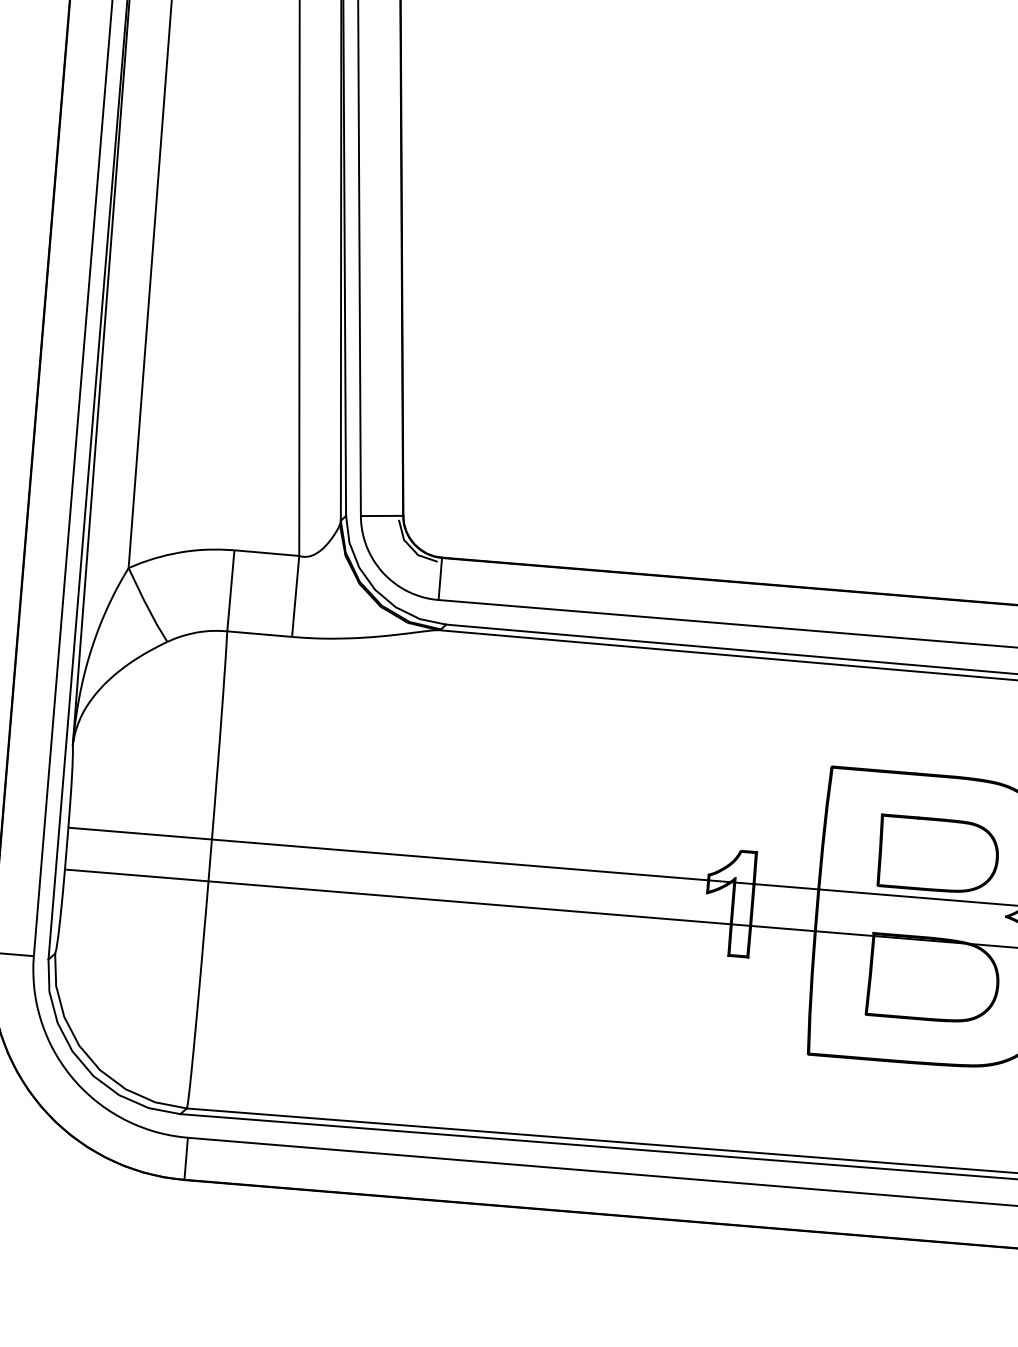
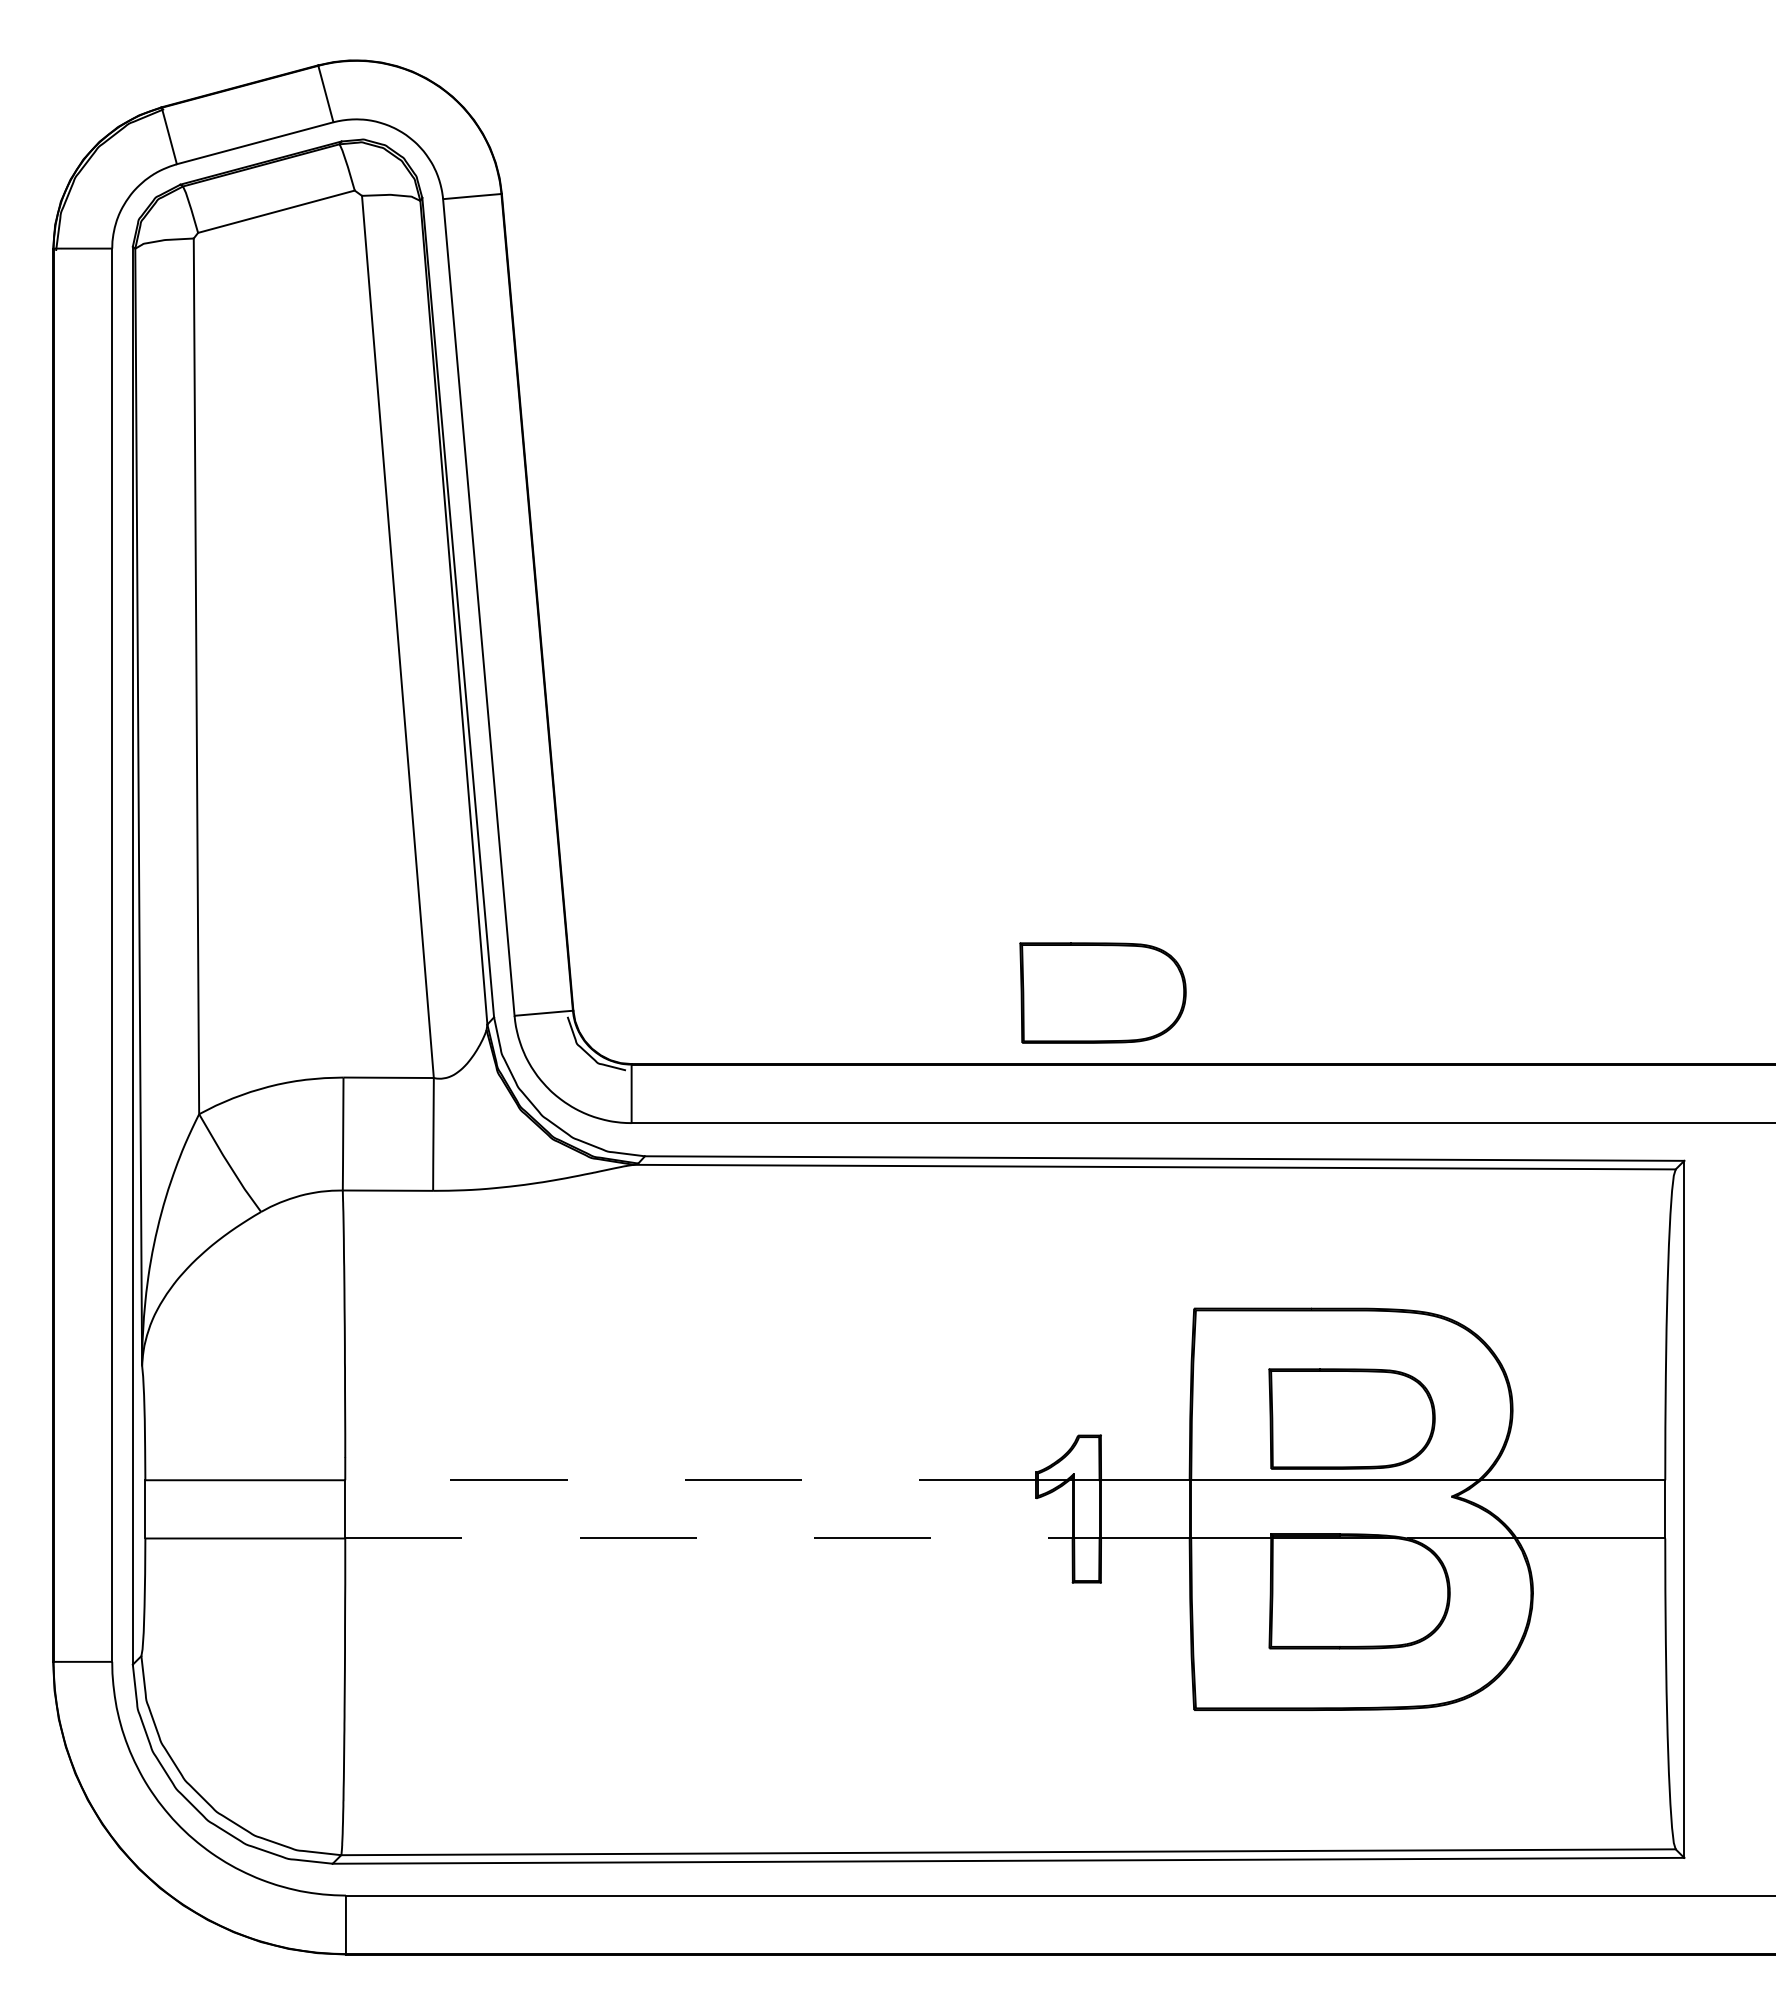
part: (784, 534) -> (1102, 992), added
line: (459, 860) -> (690, 1480), solid -> dashed
line: (469, 902) -> (708, 1538), solid -> dashed

